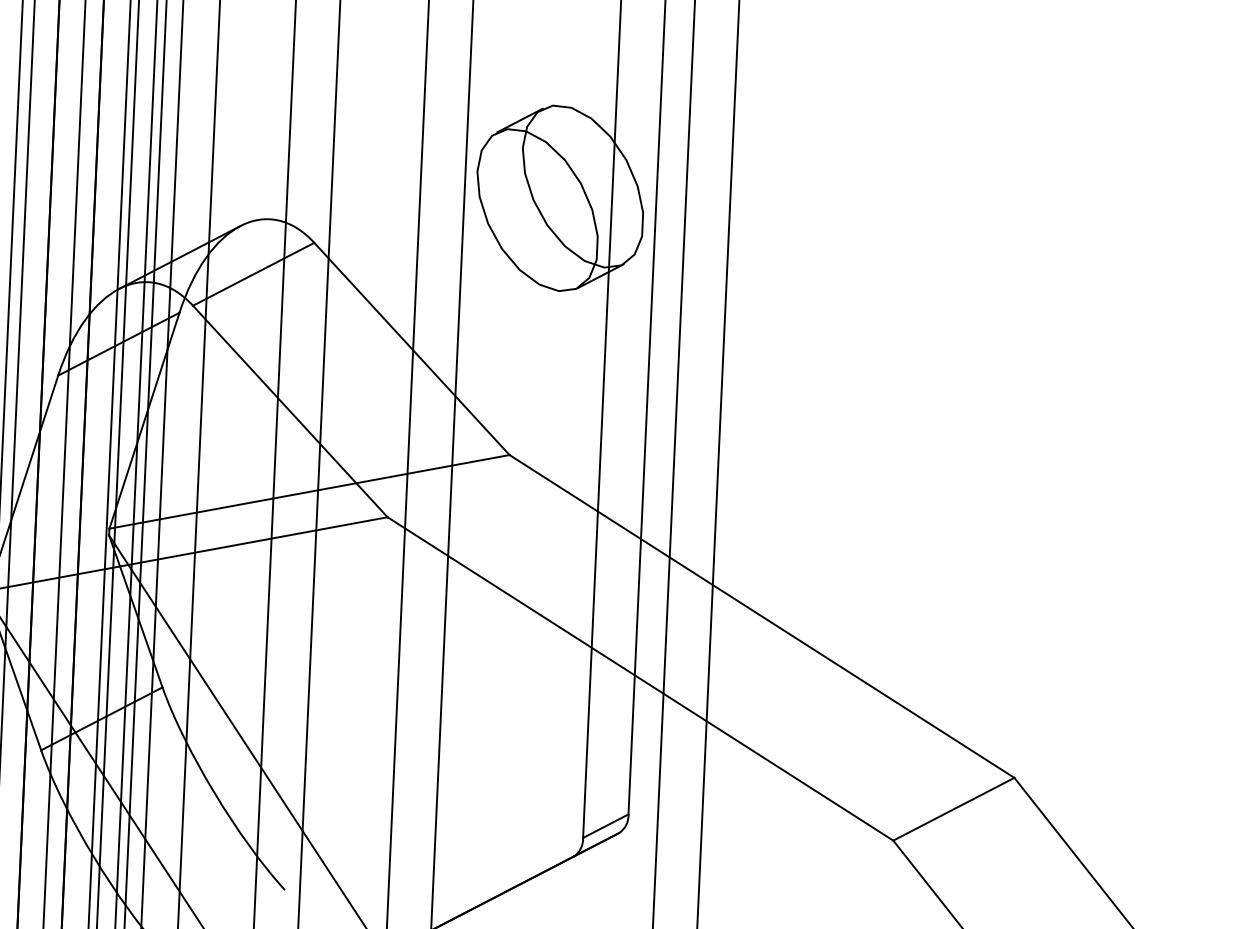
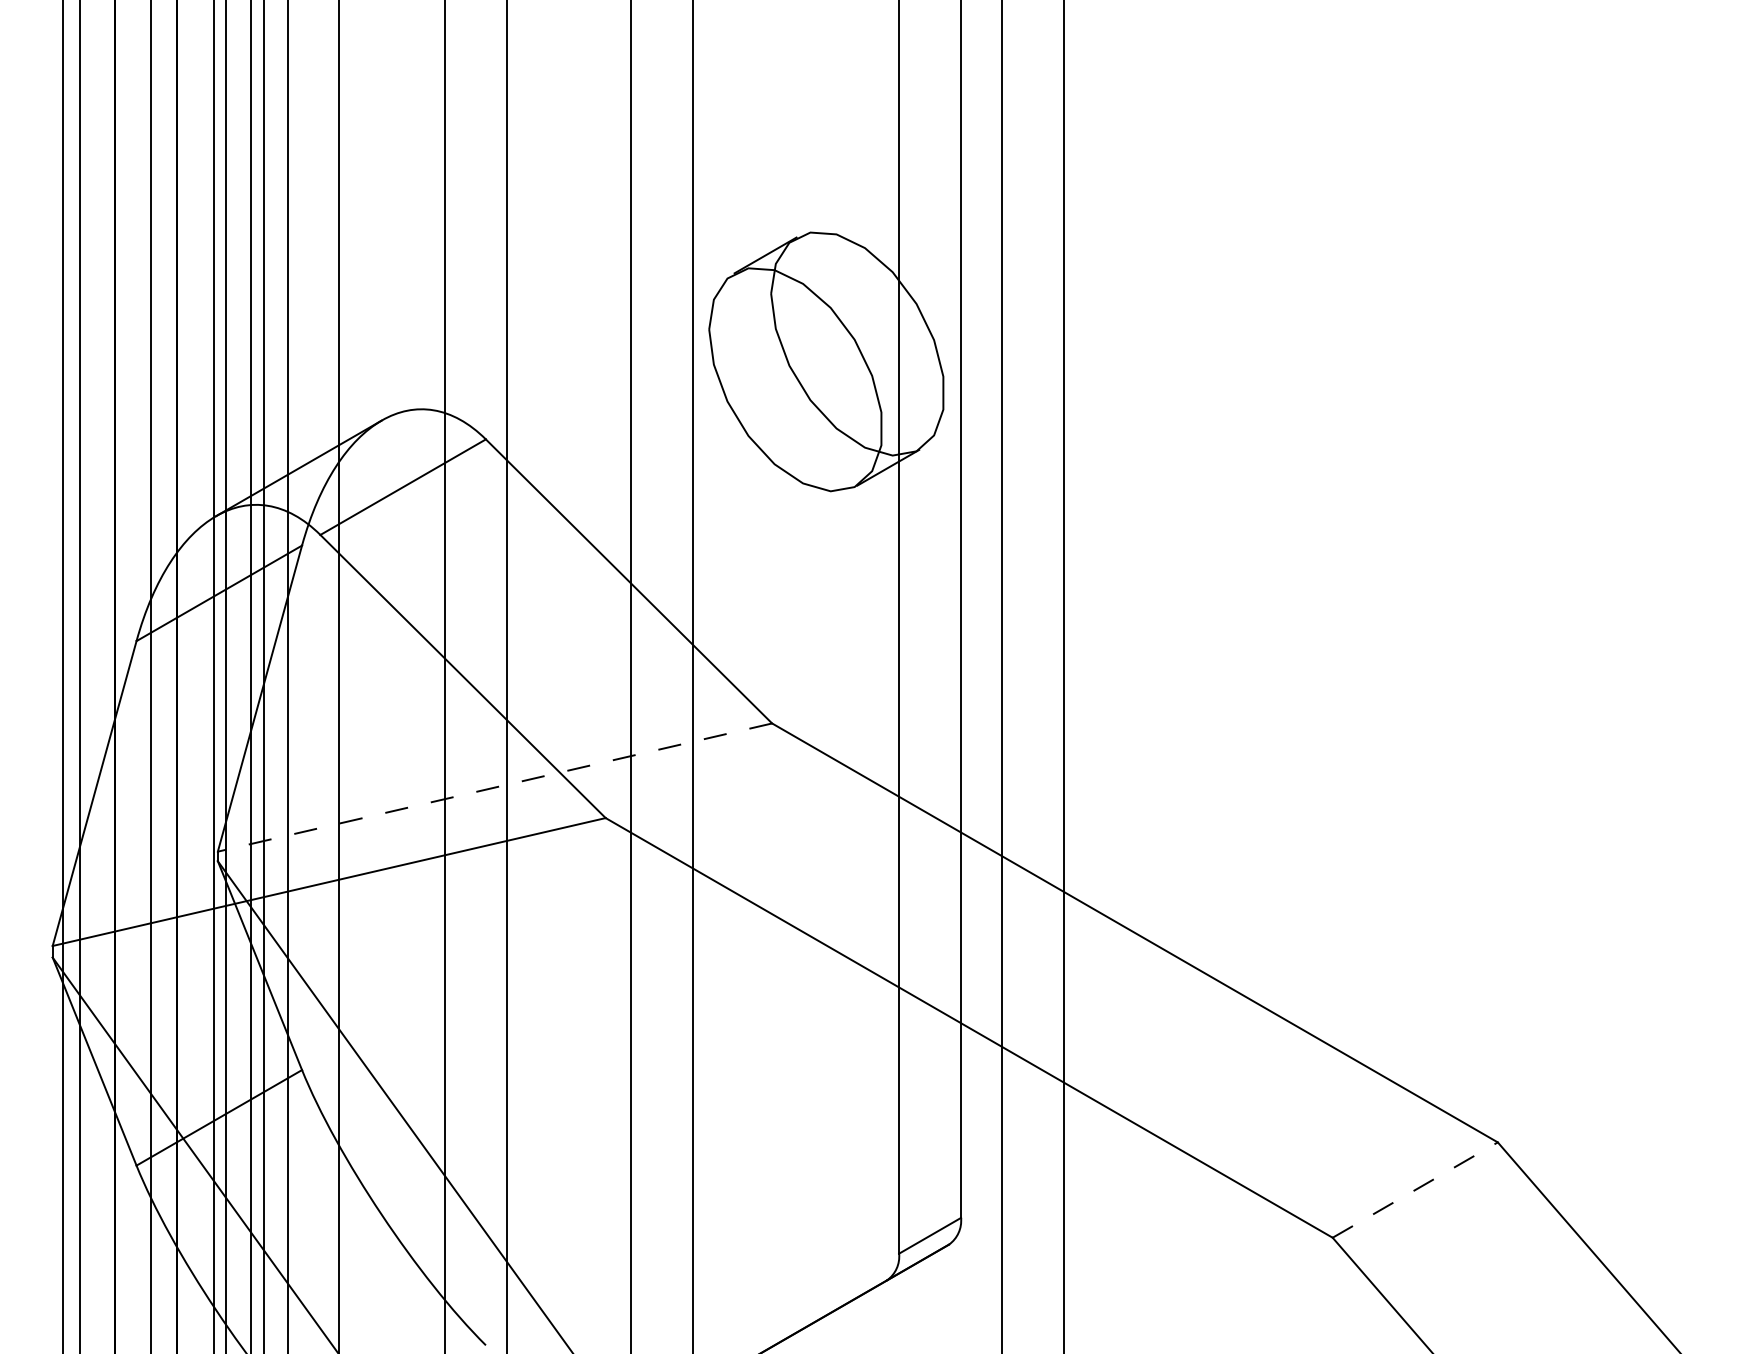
line: (309, 491) -> (494, 787), solid -> dashed
line: (954, 808) -> (1415, 1189), solid -> dashed

